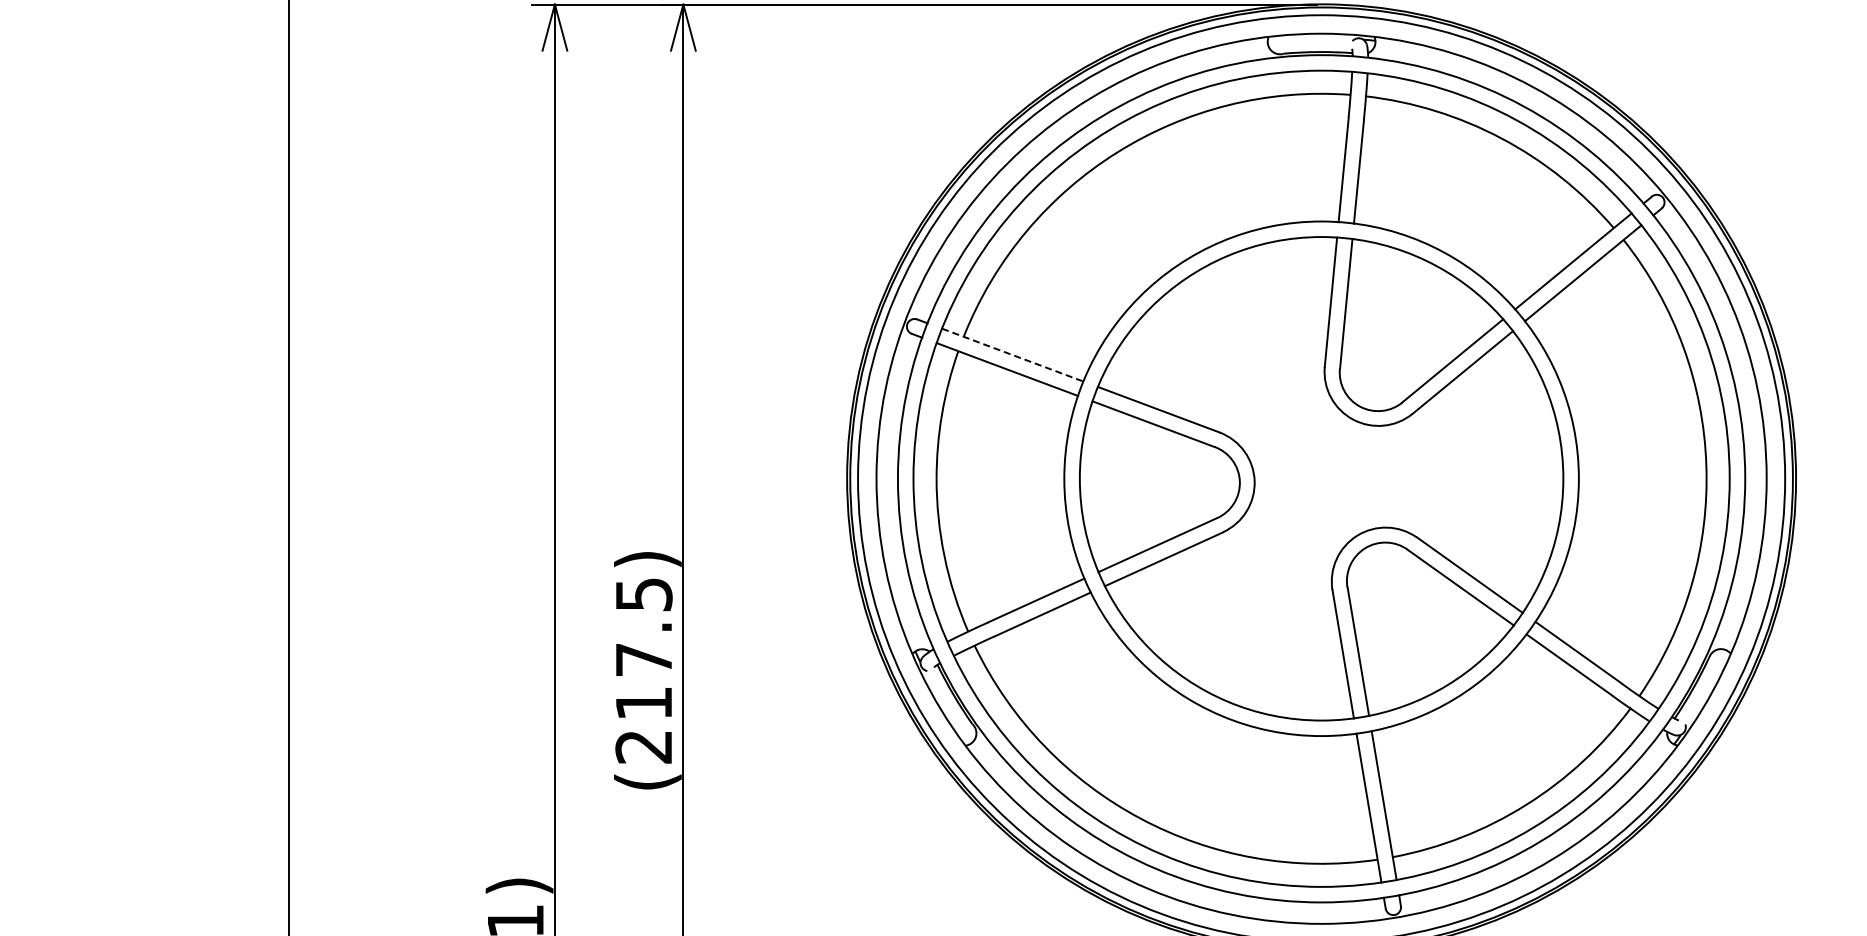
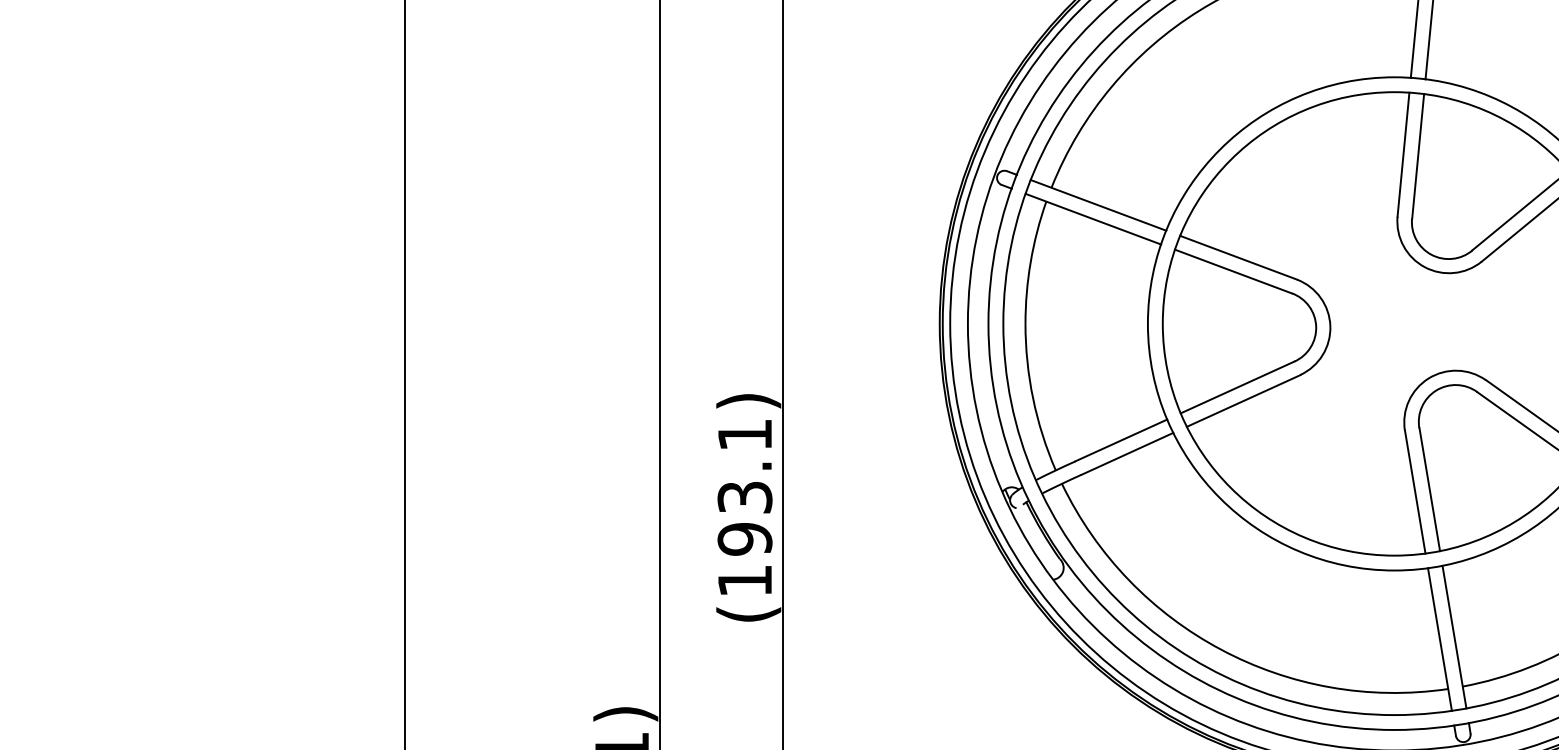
line: (1013, 355) -> (1099, 205), dashed -> solid
text: (643, 670) -> (744, 507), (217.5) -> (193.1)

